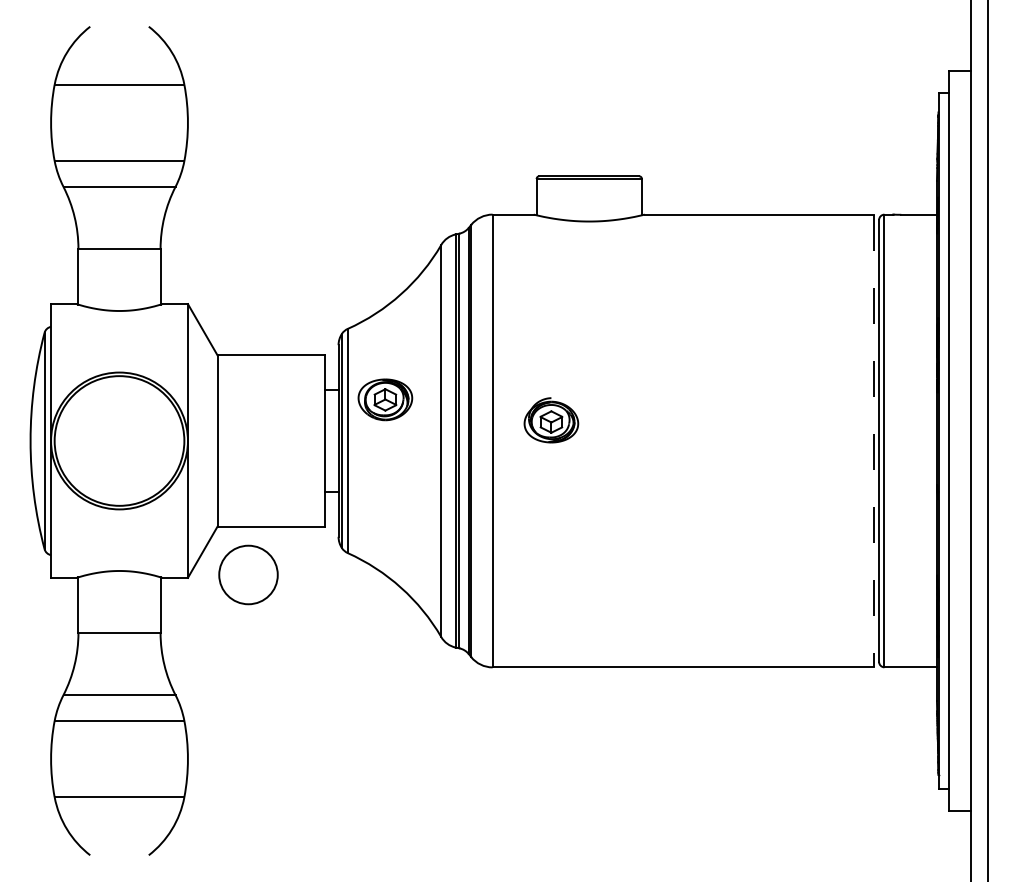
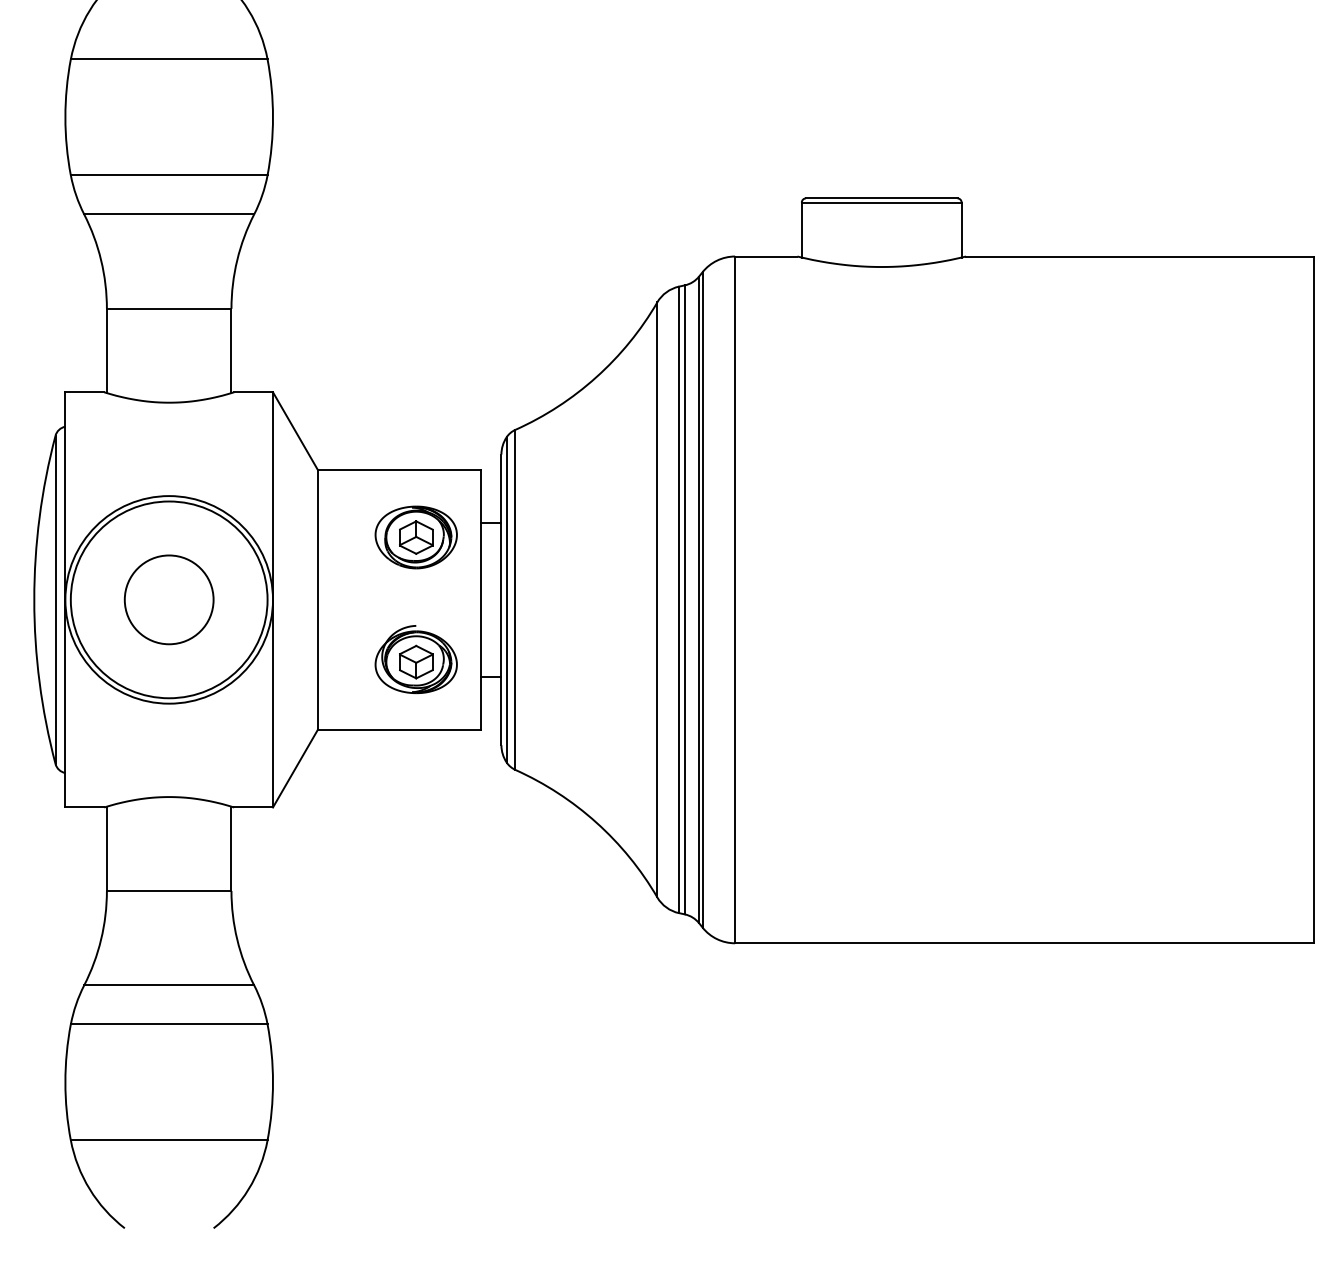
part: (385, 399) -> (416, 536), moved
part: (551, 420) -> (416, 659), moved
line: (873, 441) -> (1312, 600), dashed -> solid
circle: (248, 574) -> (169, 599), moved

